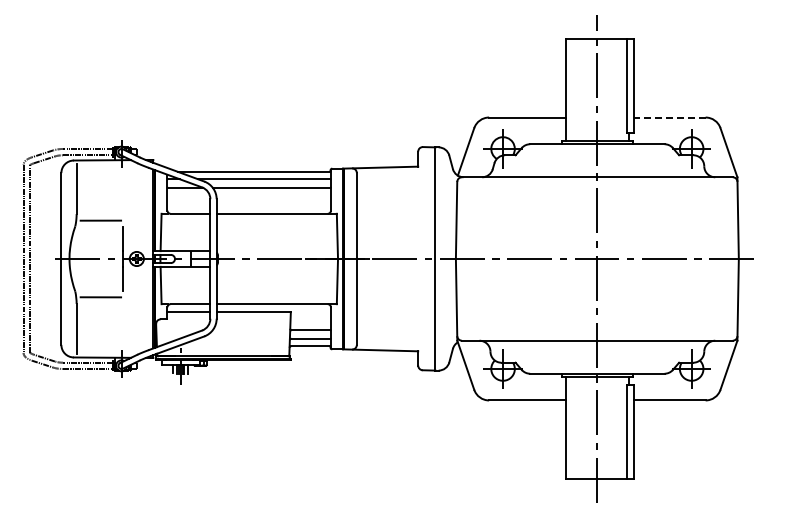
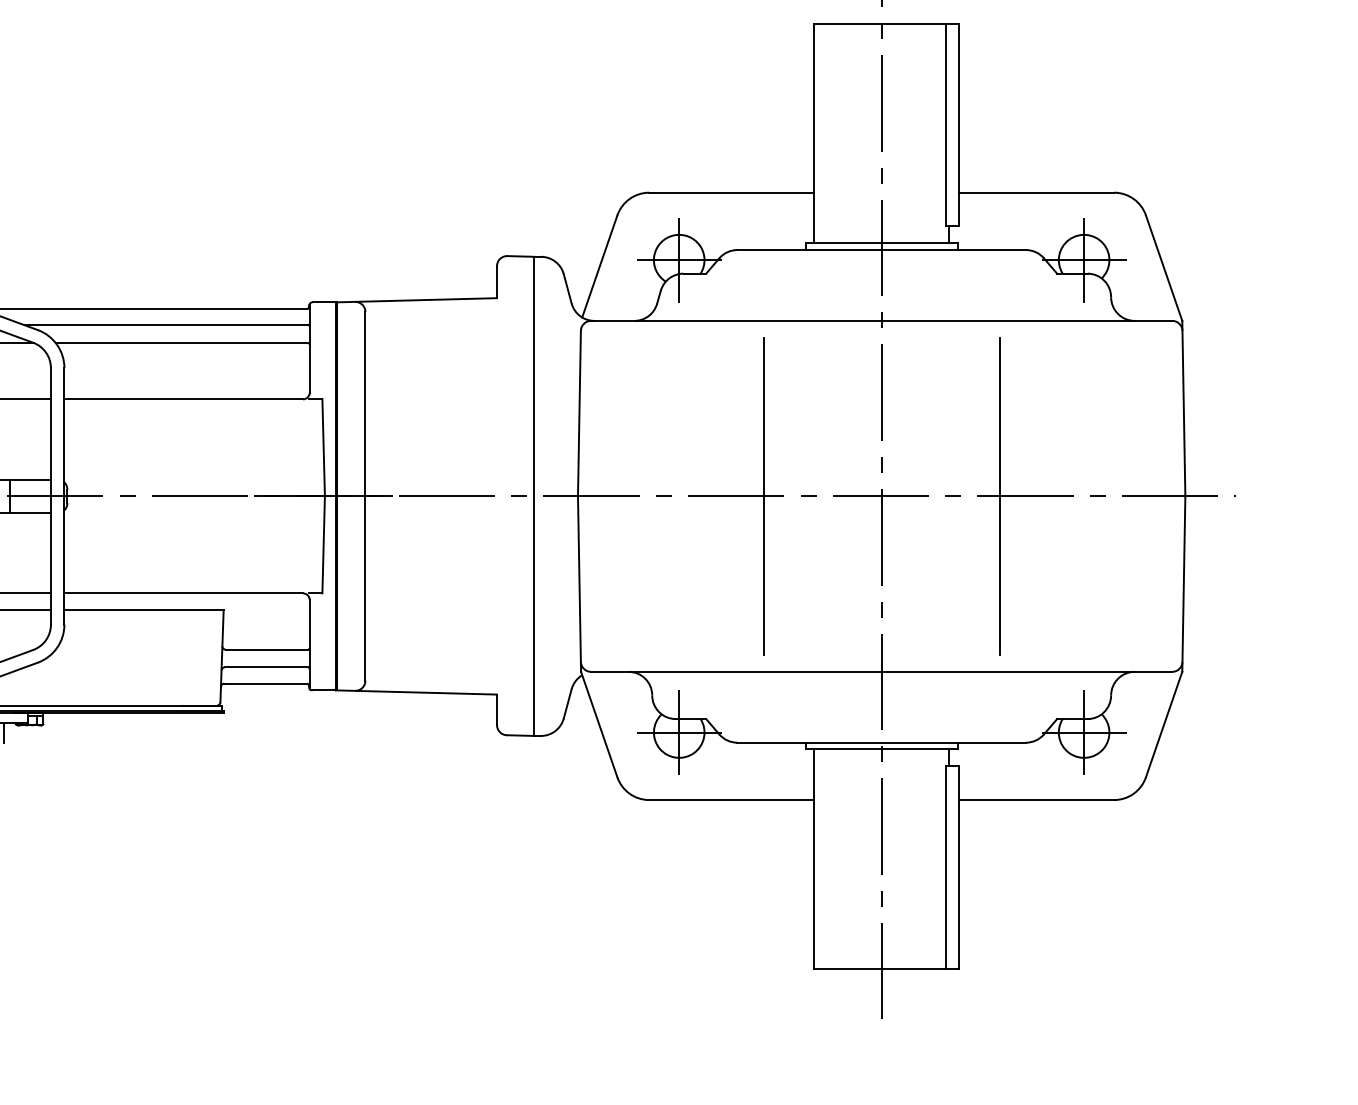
line: (669, 117) -> (1036, 192), dashed -> solid
line: (542, 258) -> (763, 495), added
line: (652, 258) -> (1000, 495), added

